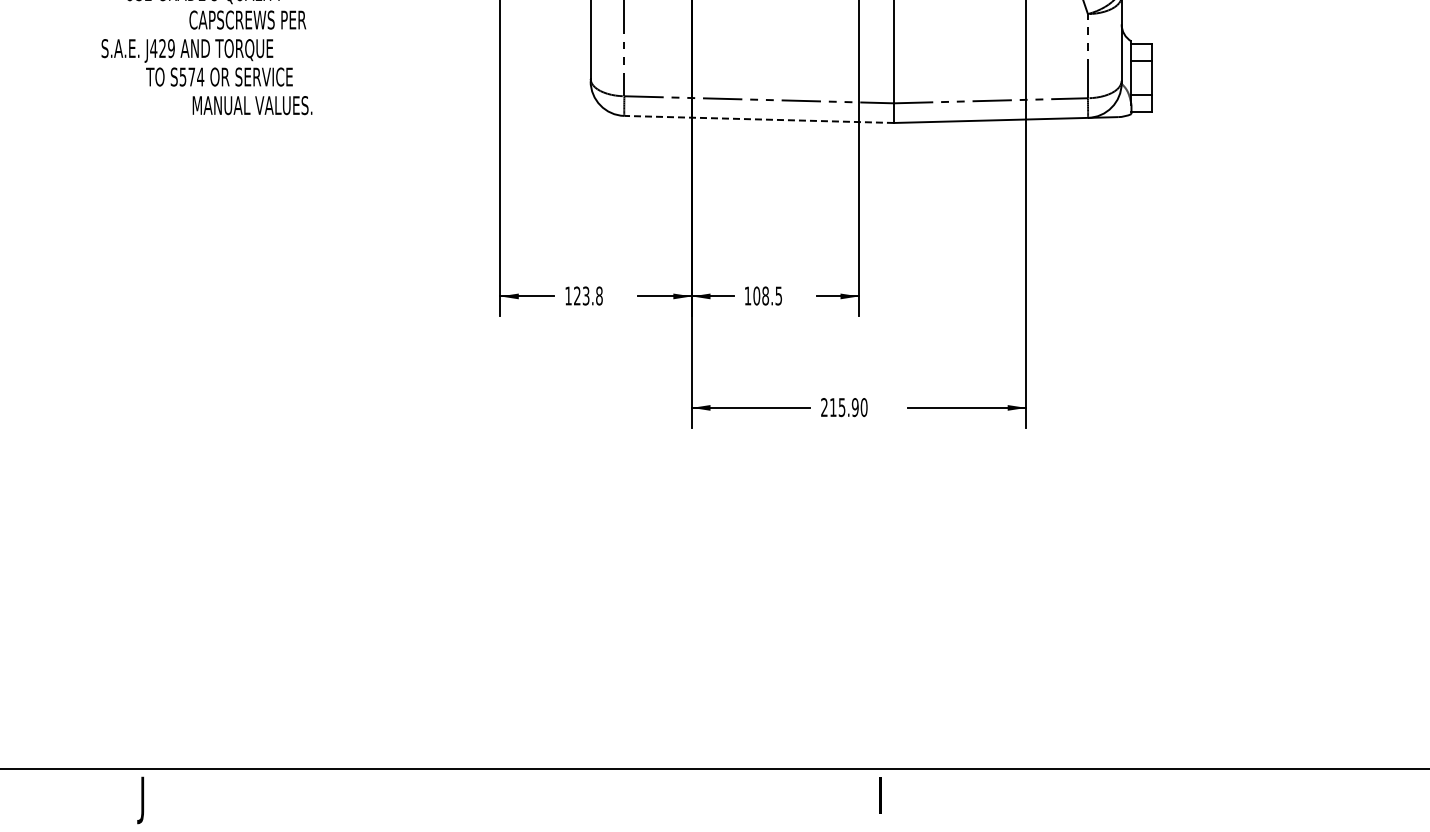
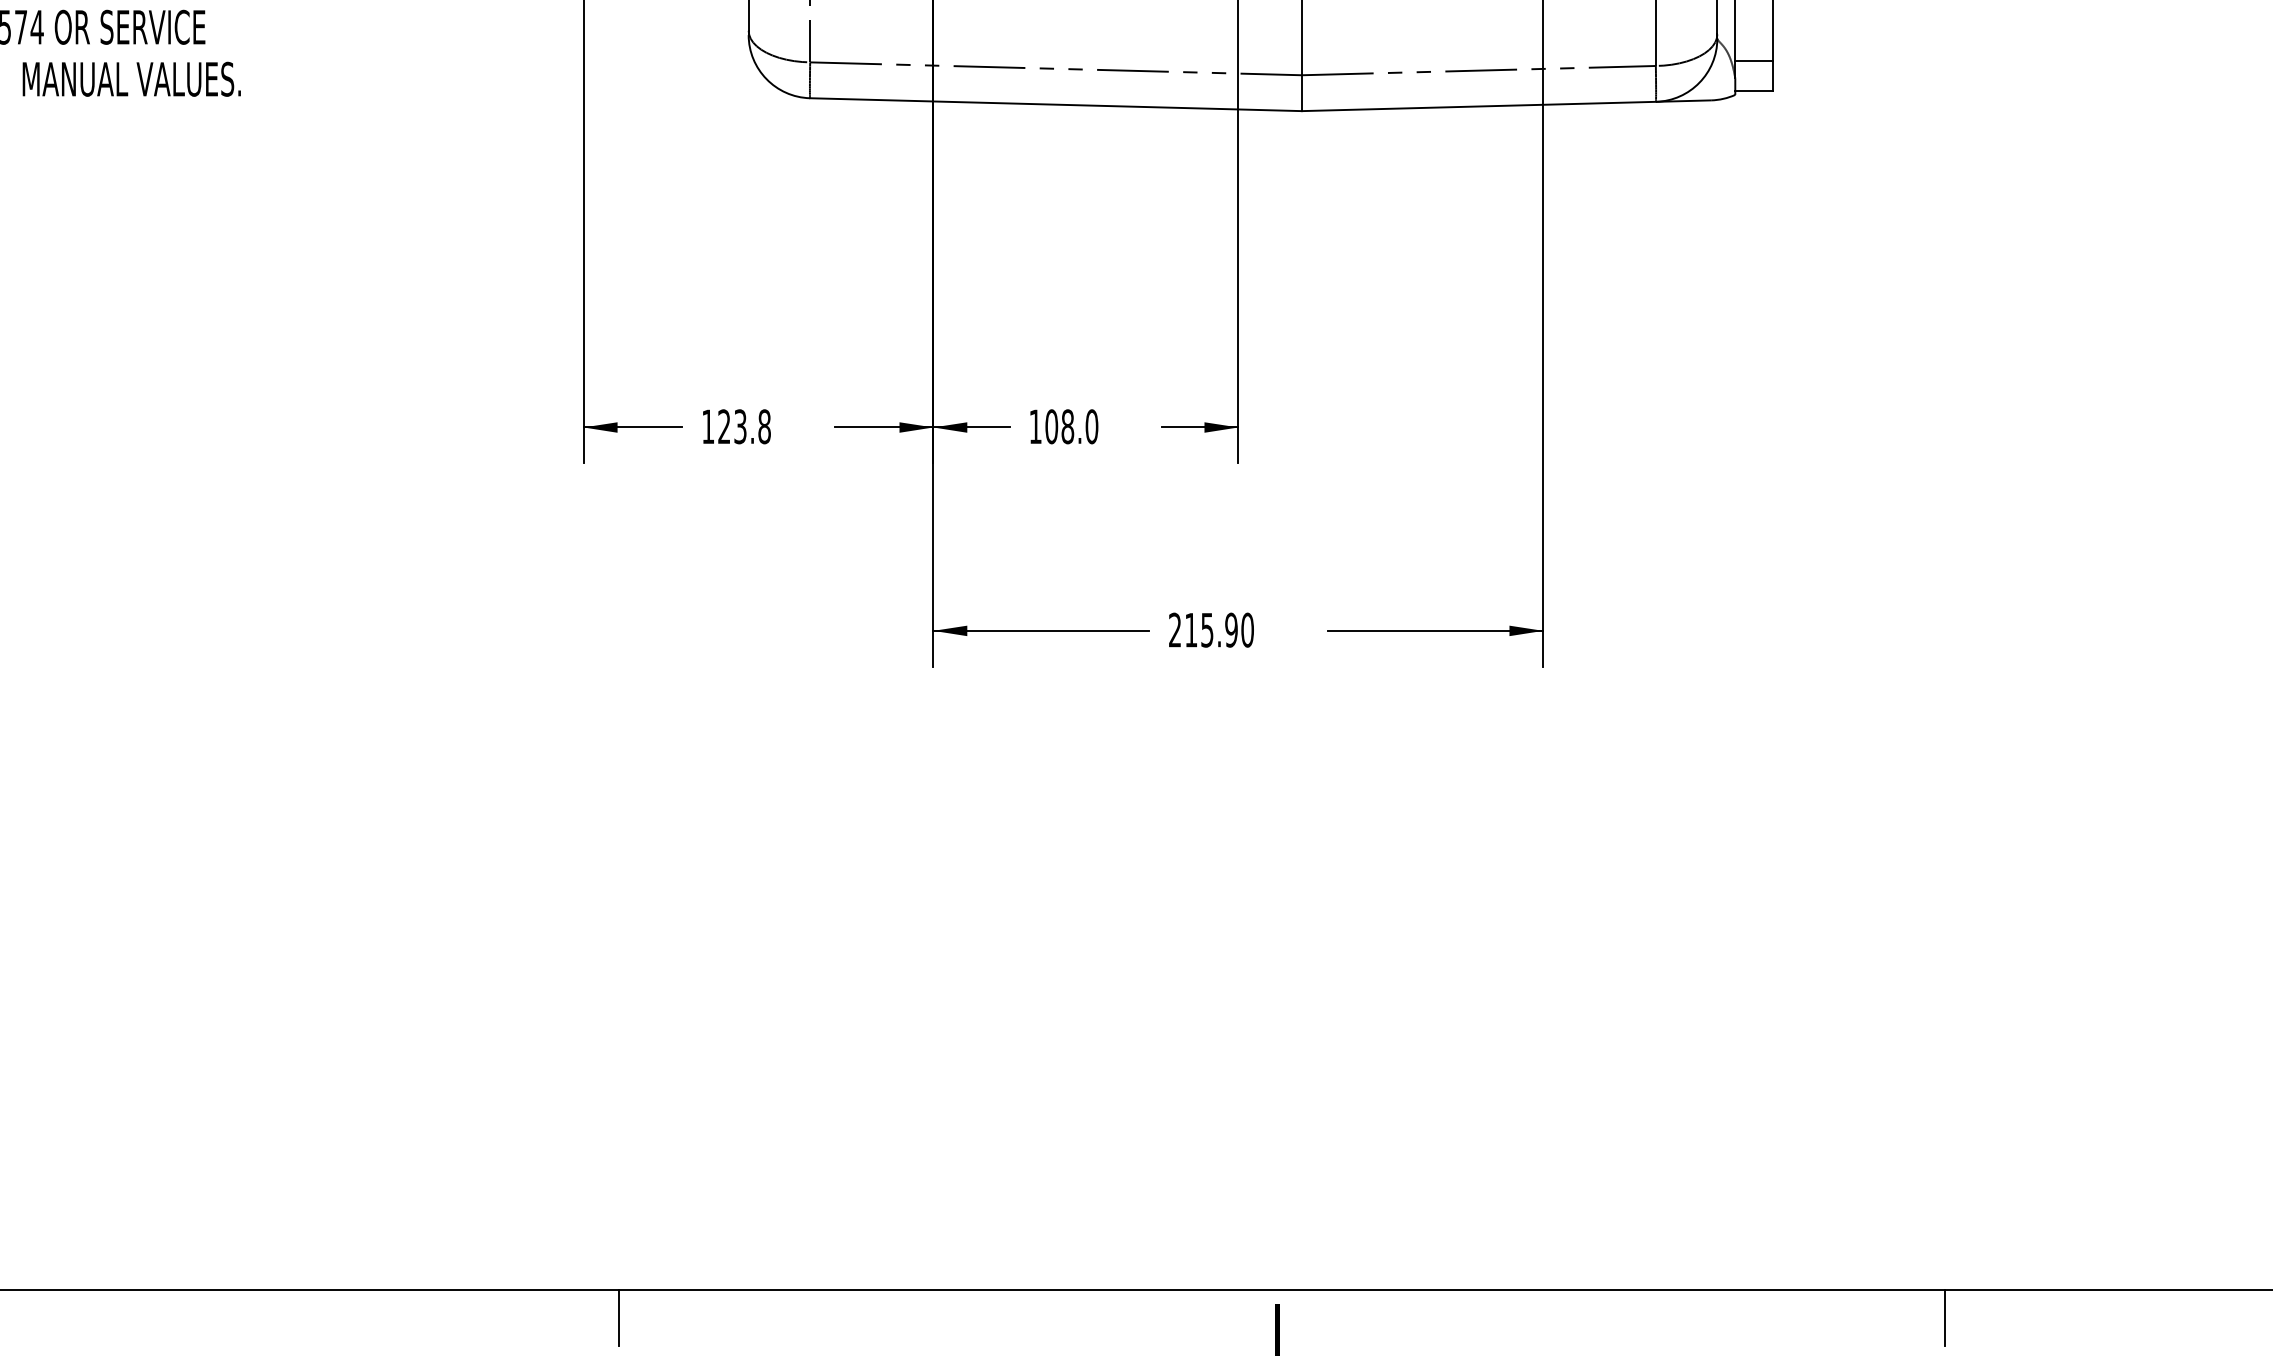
line: (759, 119) -> (1056, 104), dashed -> solid
text: (778, 295) -> (1091, 425), 108.5 -> 108.0
line: (519, 783) -> (618, 1316), added
line: (1246, 783) -> (1945, 1316), added

